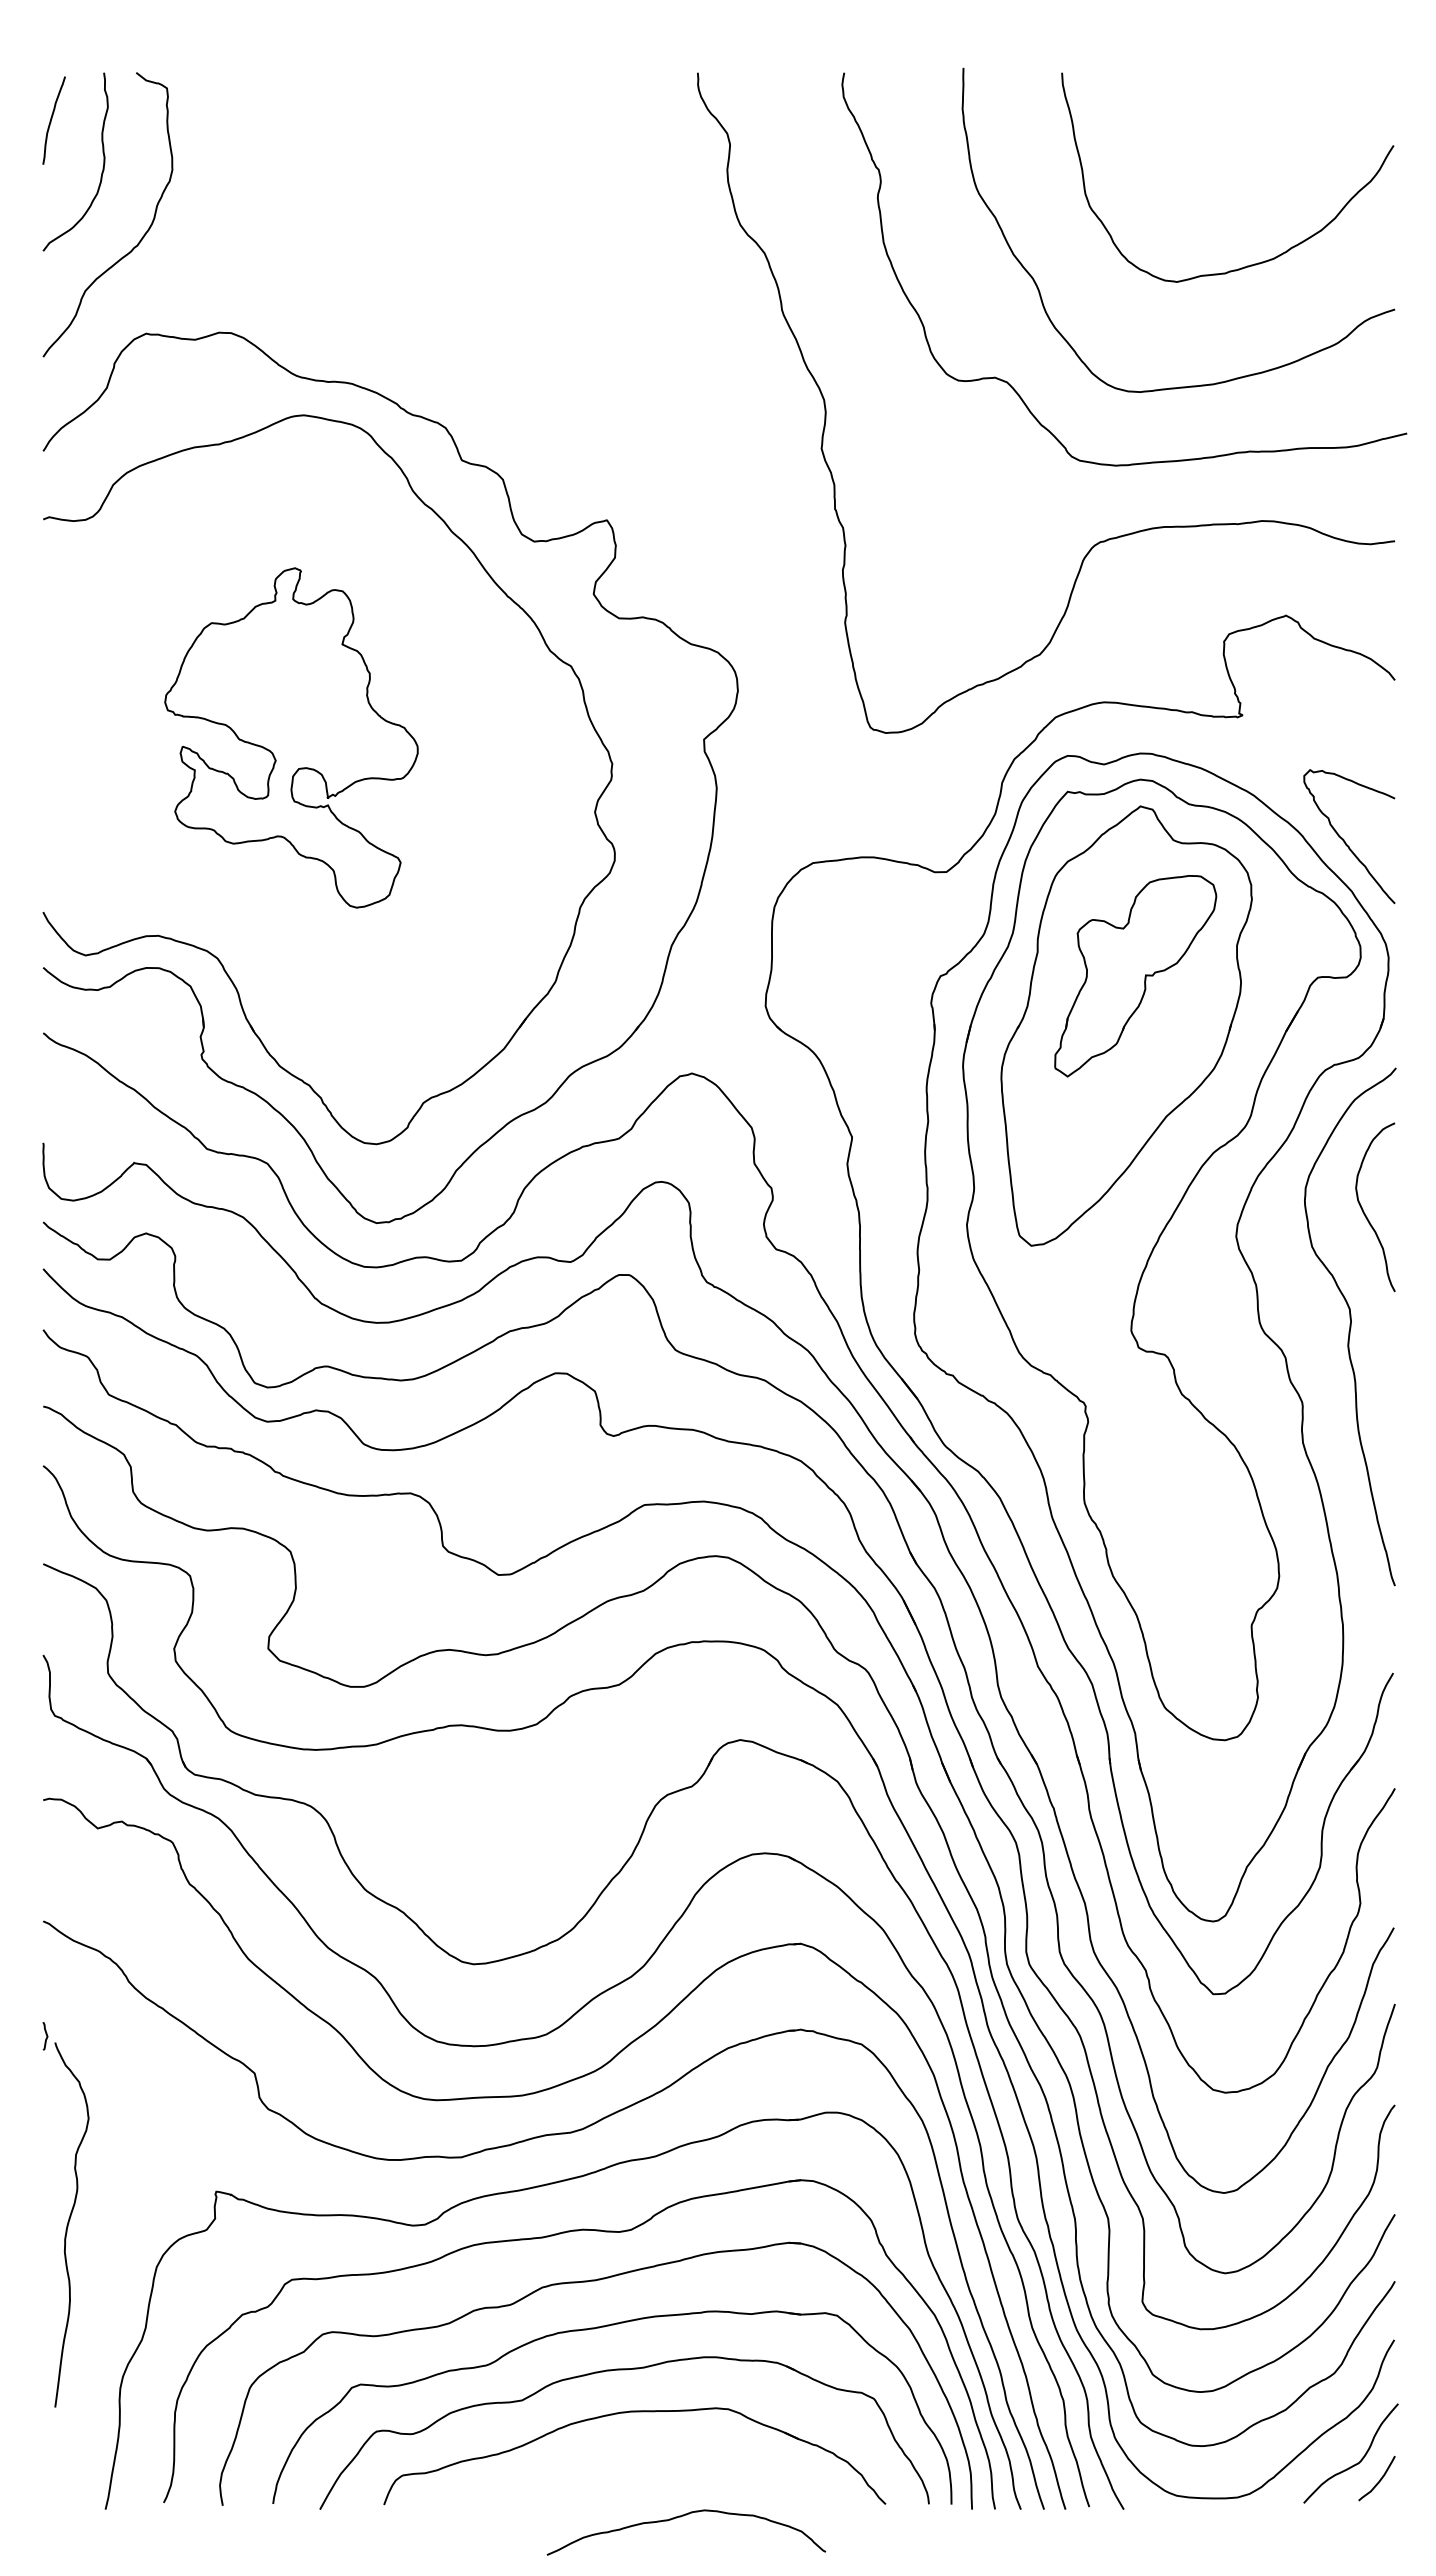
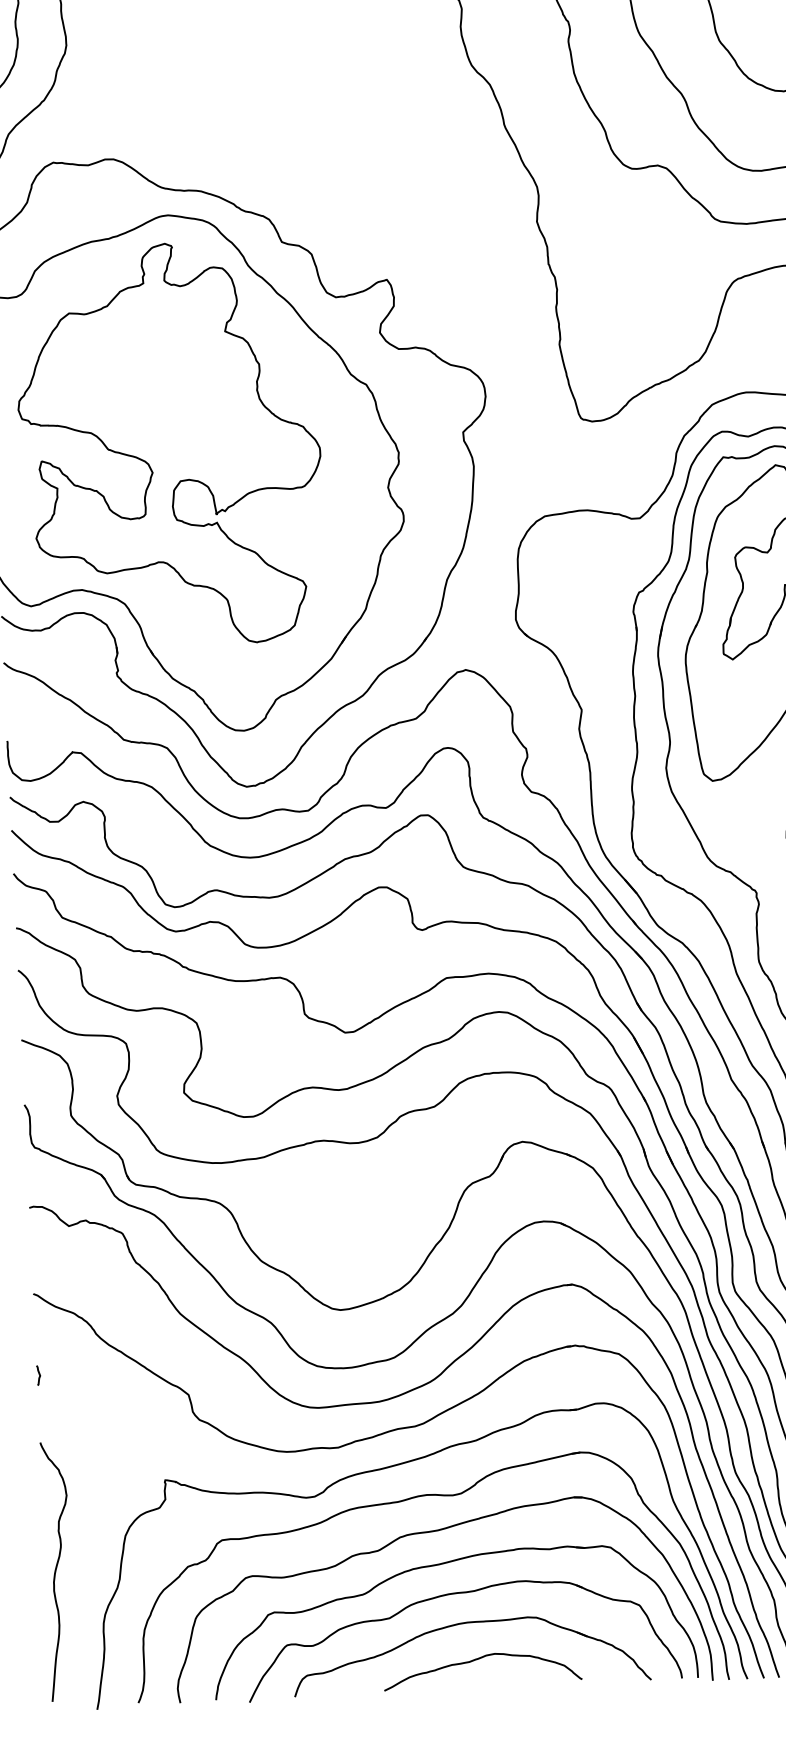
part: (291, 737) -> (170, 444), size x1.67
curve: (69, 2223) -> (56, 1570), moved
curve: (680, 2517) -> (477, 1659), moved

